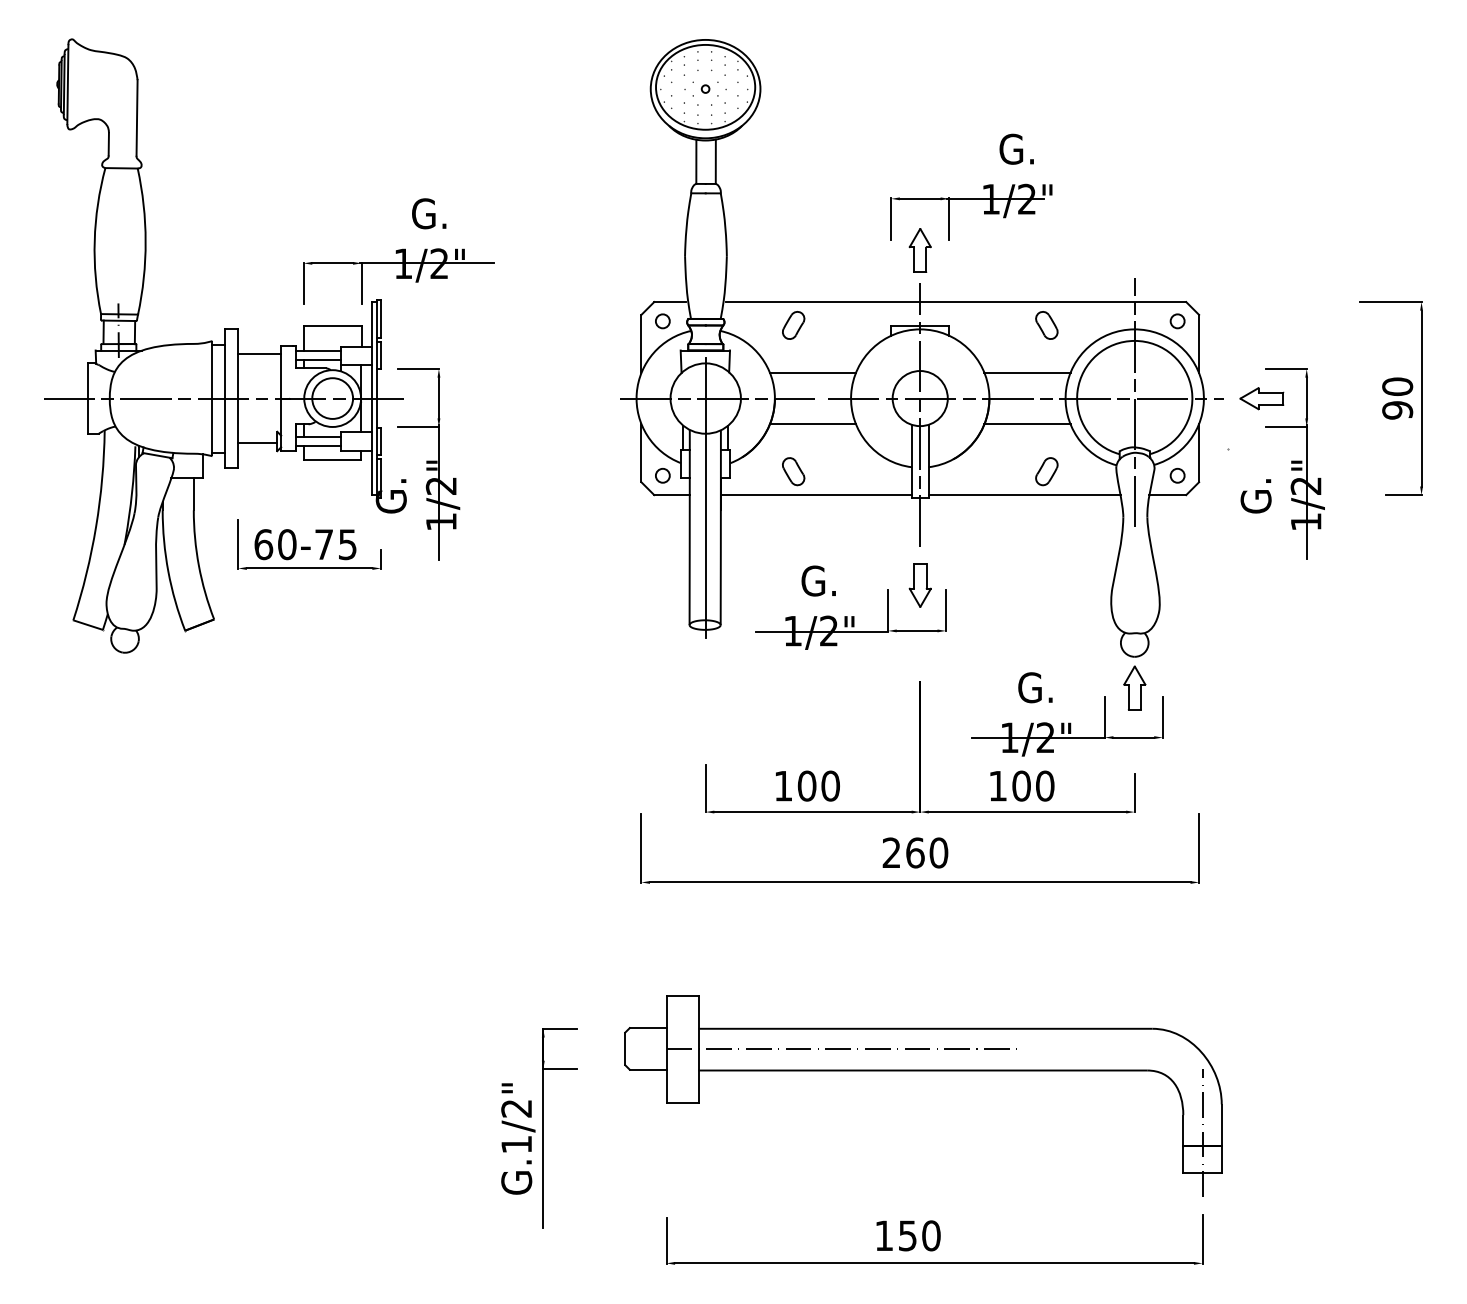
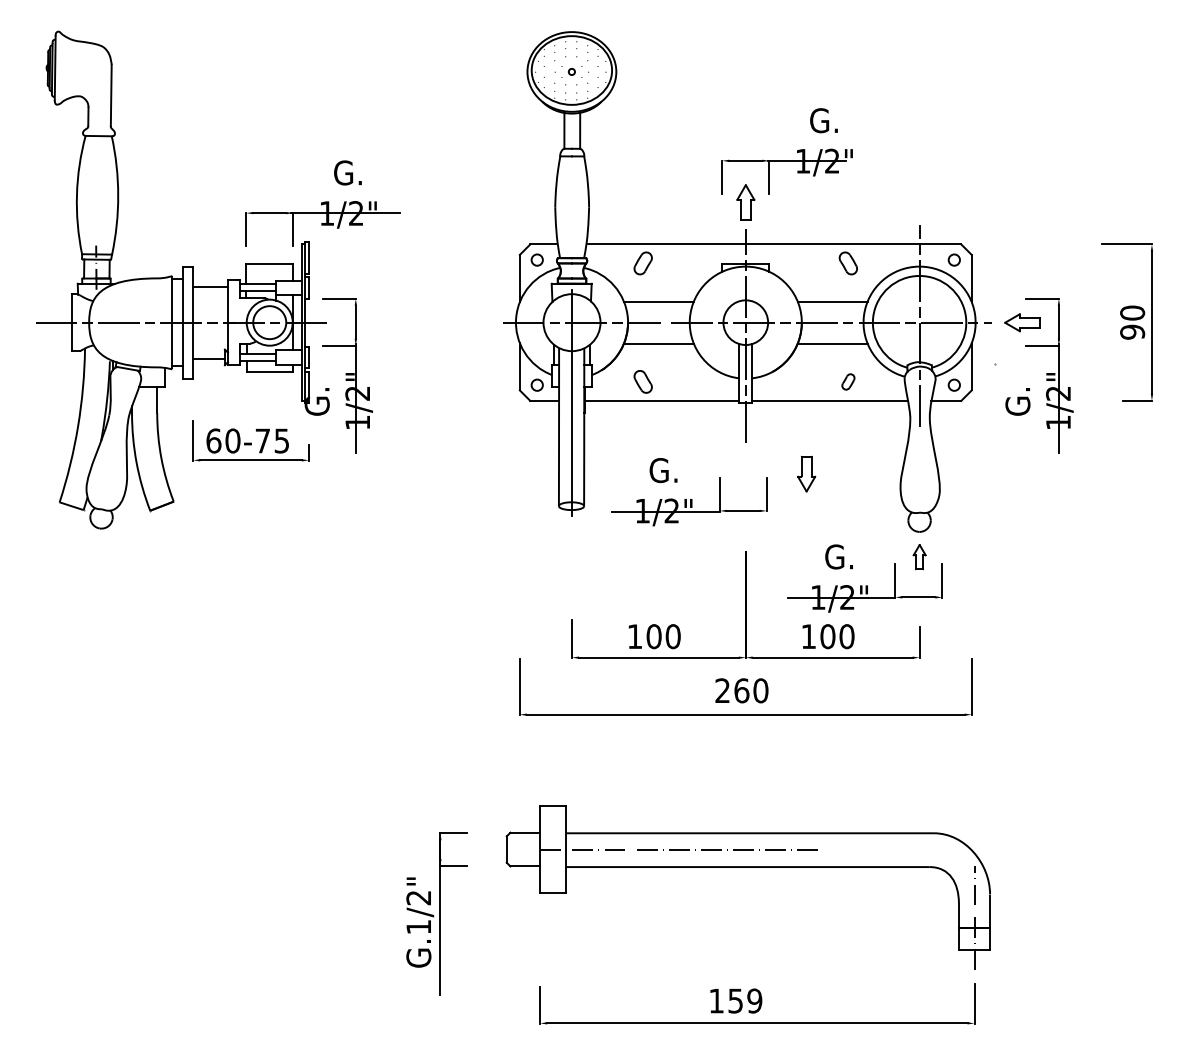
part: (1046, 471) -> (848, 381), size x0.7
part: (919, 585) -> (805, 474), moved
part: (1134, 687) -> (919, 556), size x0.7
text: (931, 1235) -> (754, 1000), 150 -> 159

